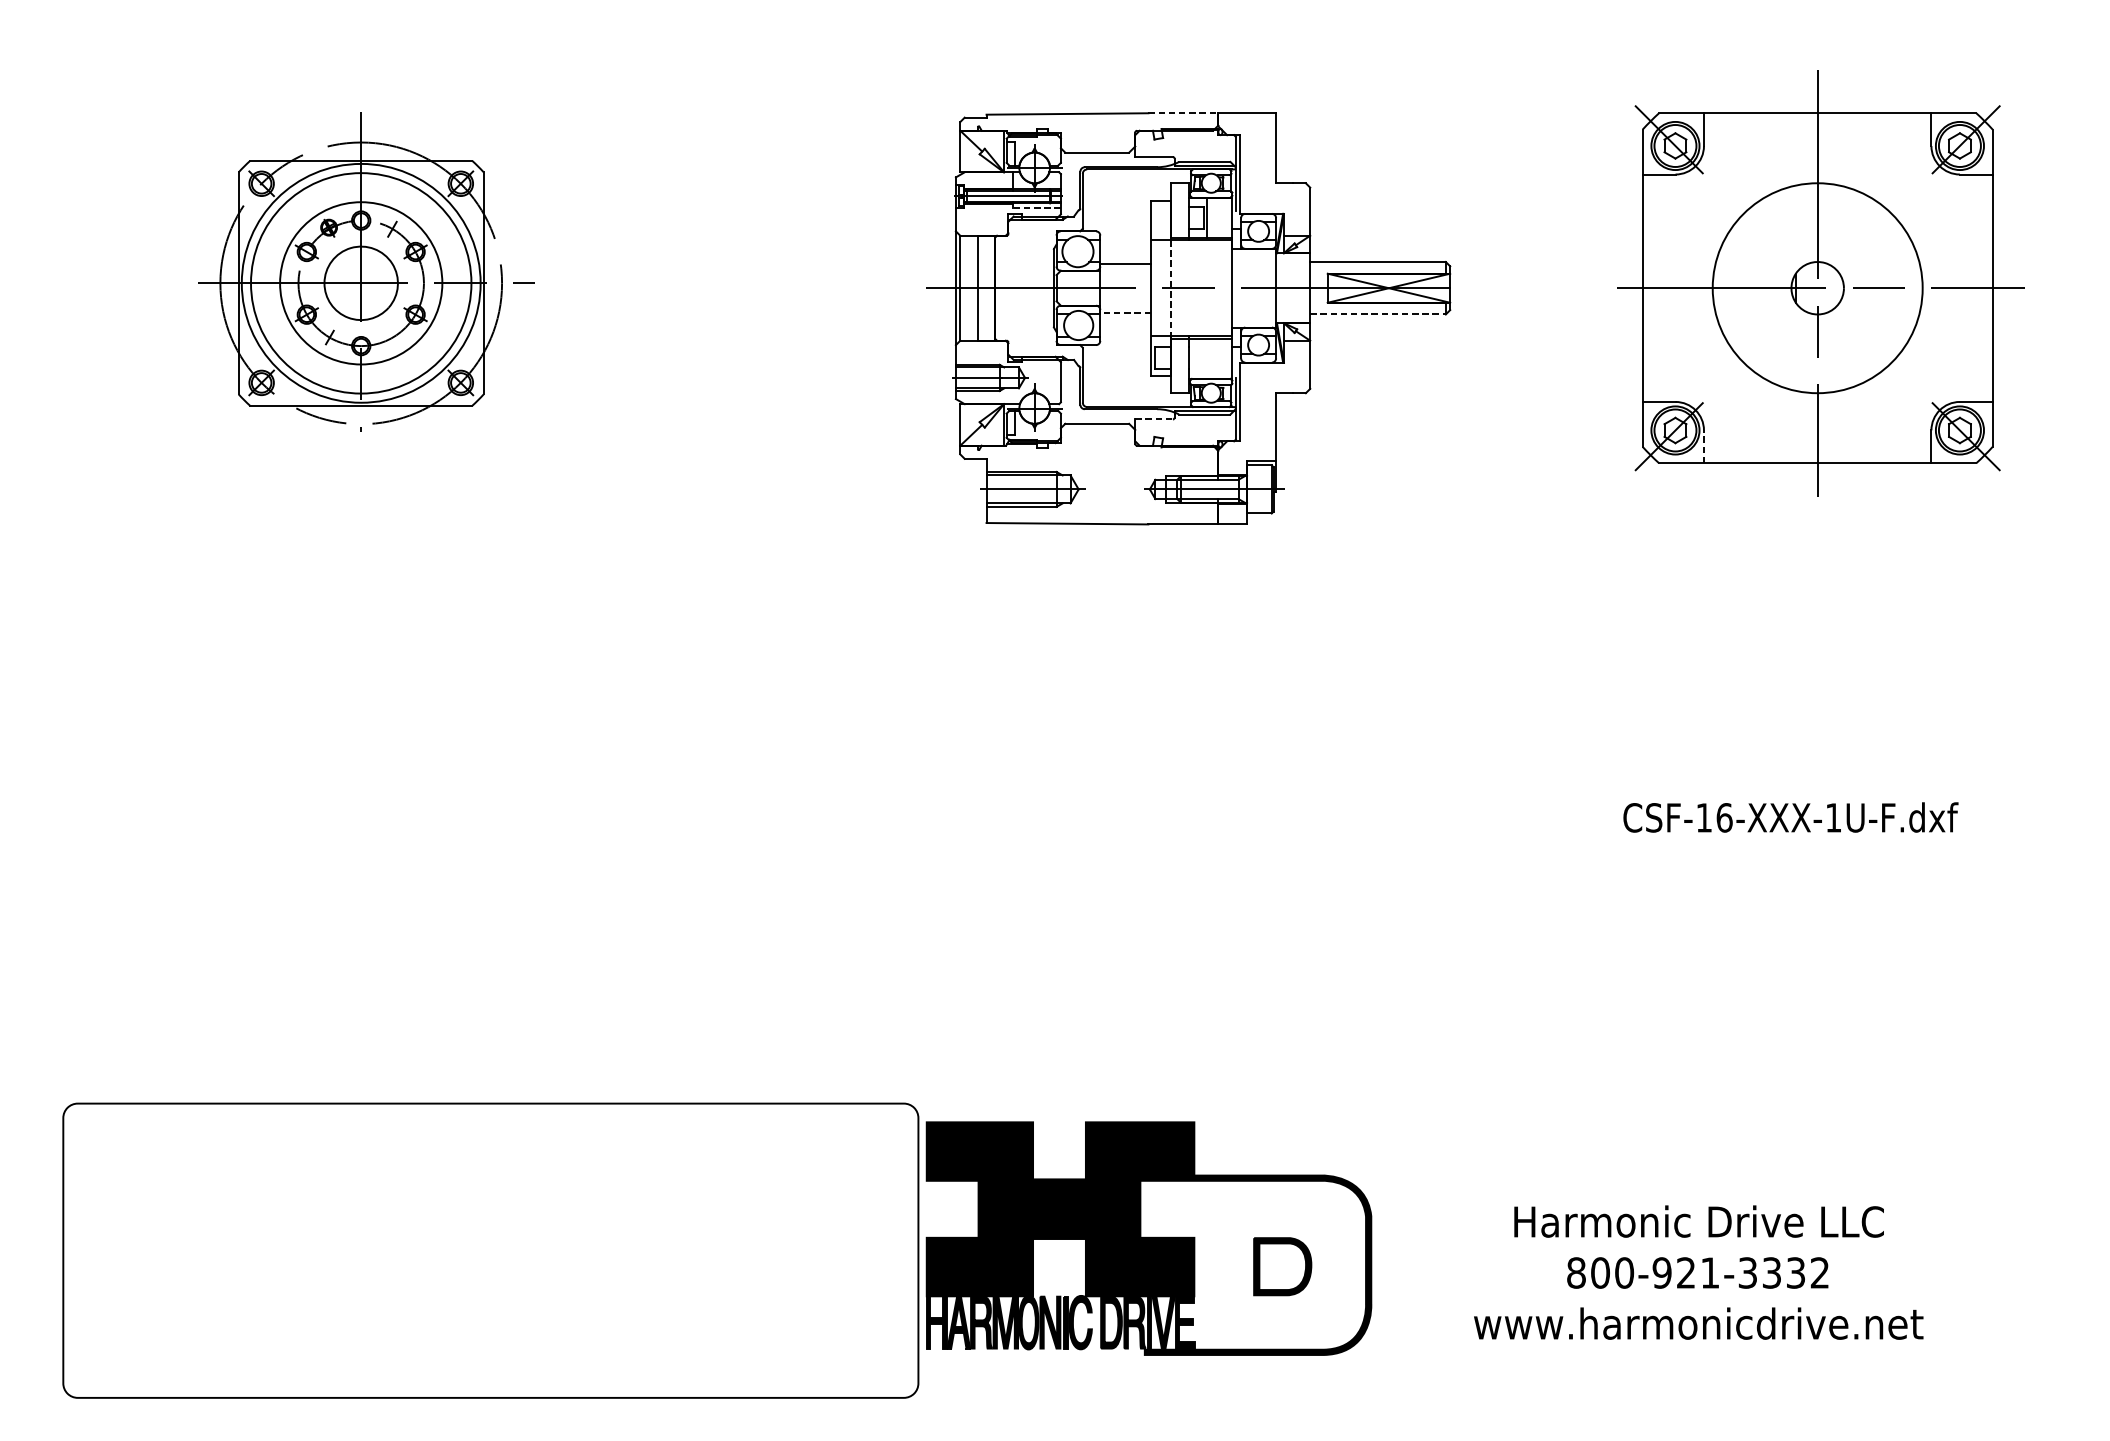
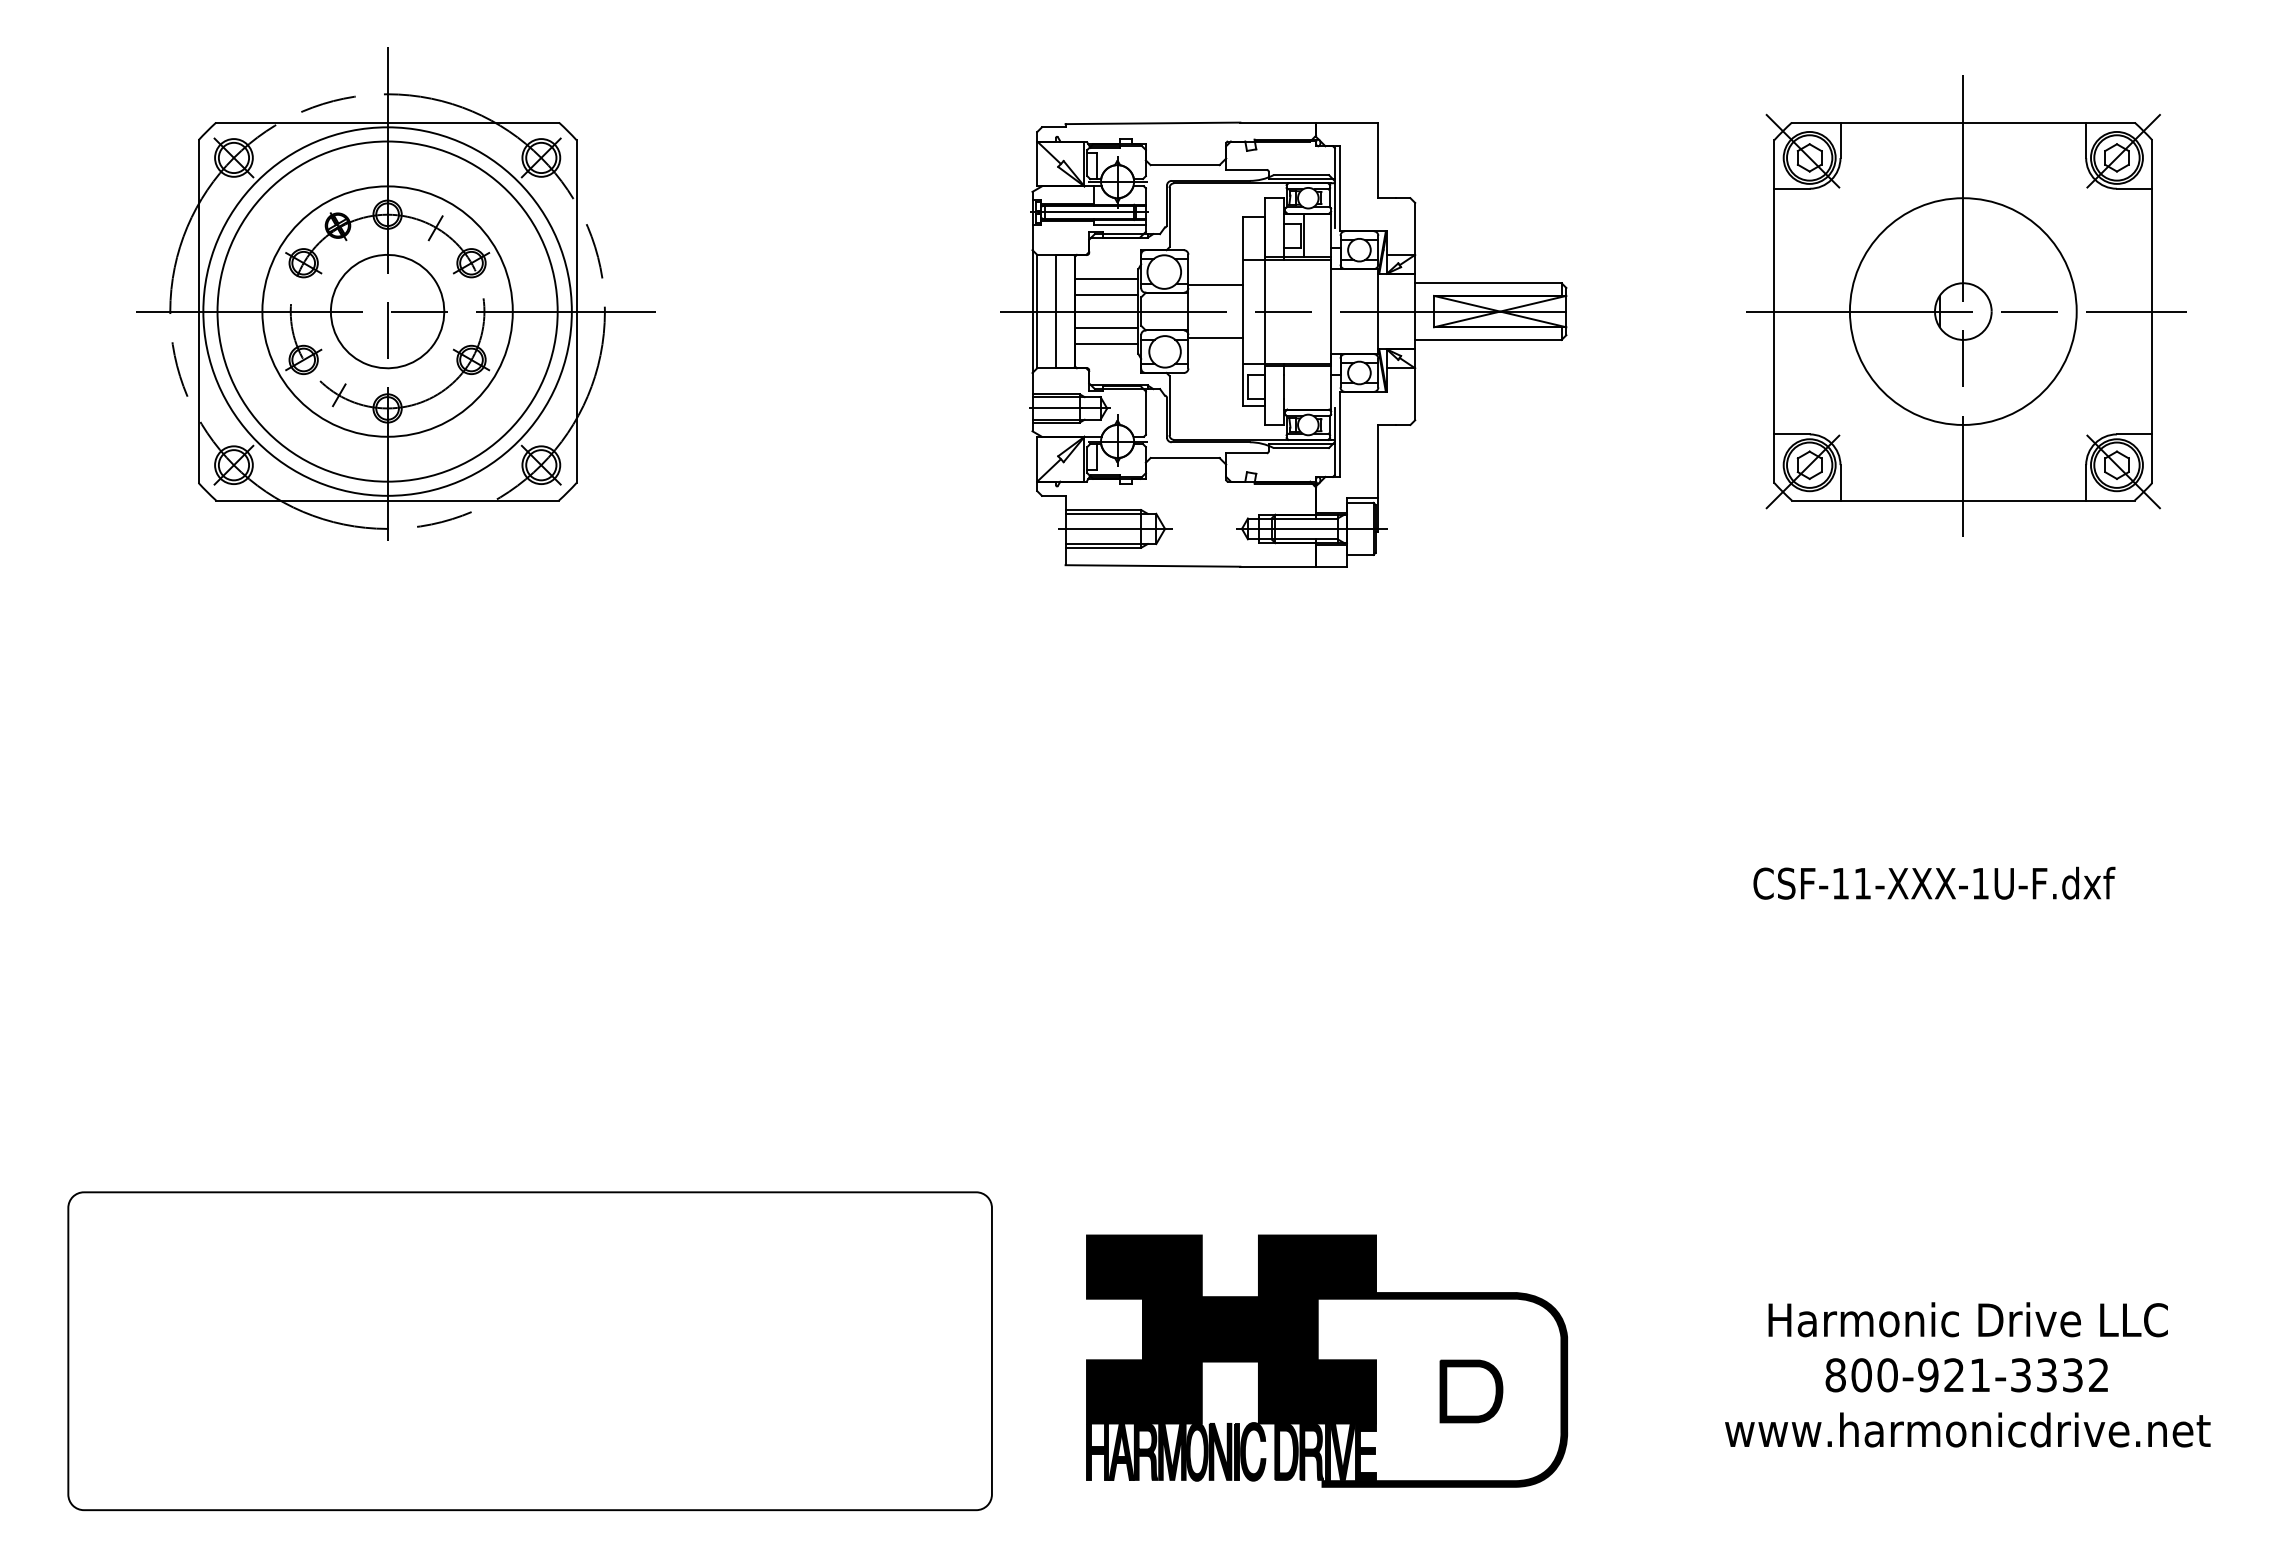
line: (1183, 113) -> (1278, 122), dashed -> solid
line: (1036, 208) -> (1119, 225), dashed -> solid
line: (1024, 257) -> (1106, 278), added
part: (366, 271) -> (395, 293), size x1.43
line: (1024, 273) -> (1106, 295), added
line: (1170, 288) -> (1264, 311), dashed -> solid
line: (1024, 302) -> (1106, 327), added
line: (1125, 313) -> (1215, 338), dashed -> solid
line: (1378, 314) -> (1488, 339), dashed -> solid
line: (1024, 318) -> (1106, 344), added
line: (1154, 419) -> (1247, 453), dashed -> solid
line: (1703, 446) -> (1840, 482), dashed -> solid
text: (1724, 817) -> (1862, 883), CSF-16-XXX-1U-F.dxf -> CSF-11-XXX-1U-F.dxf
part: (1149, 1238) -> (1327, 1360), moved
text: (1698, 1272) -> (1967, 1374), moved

